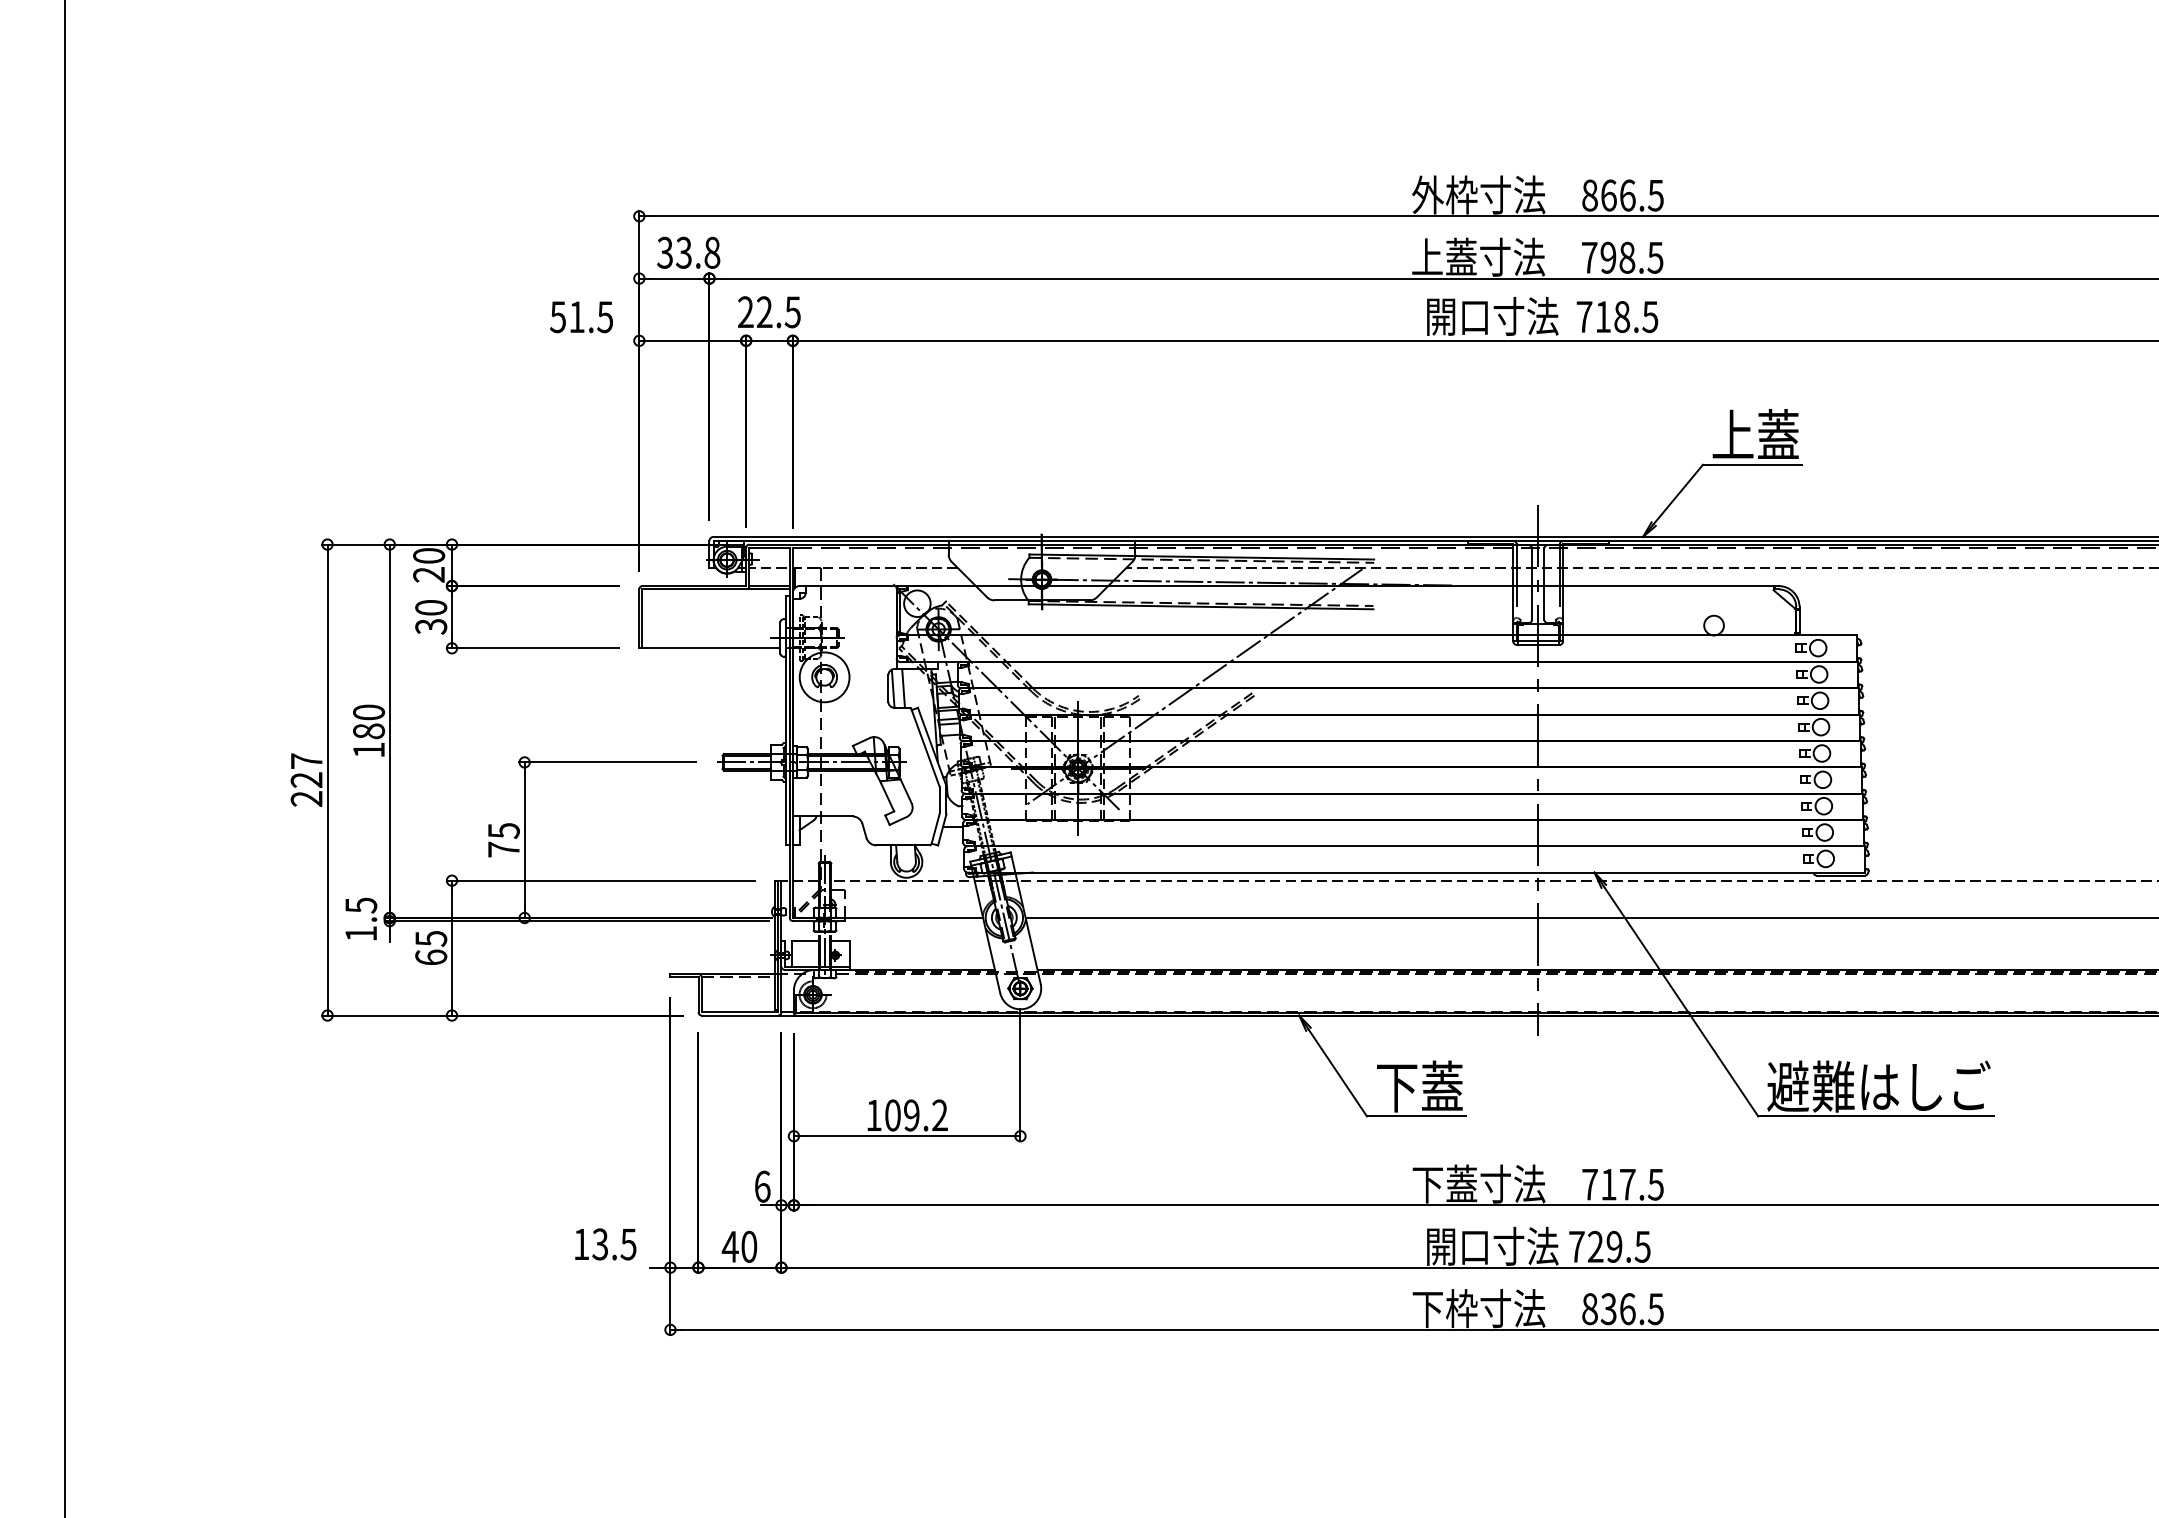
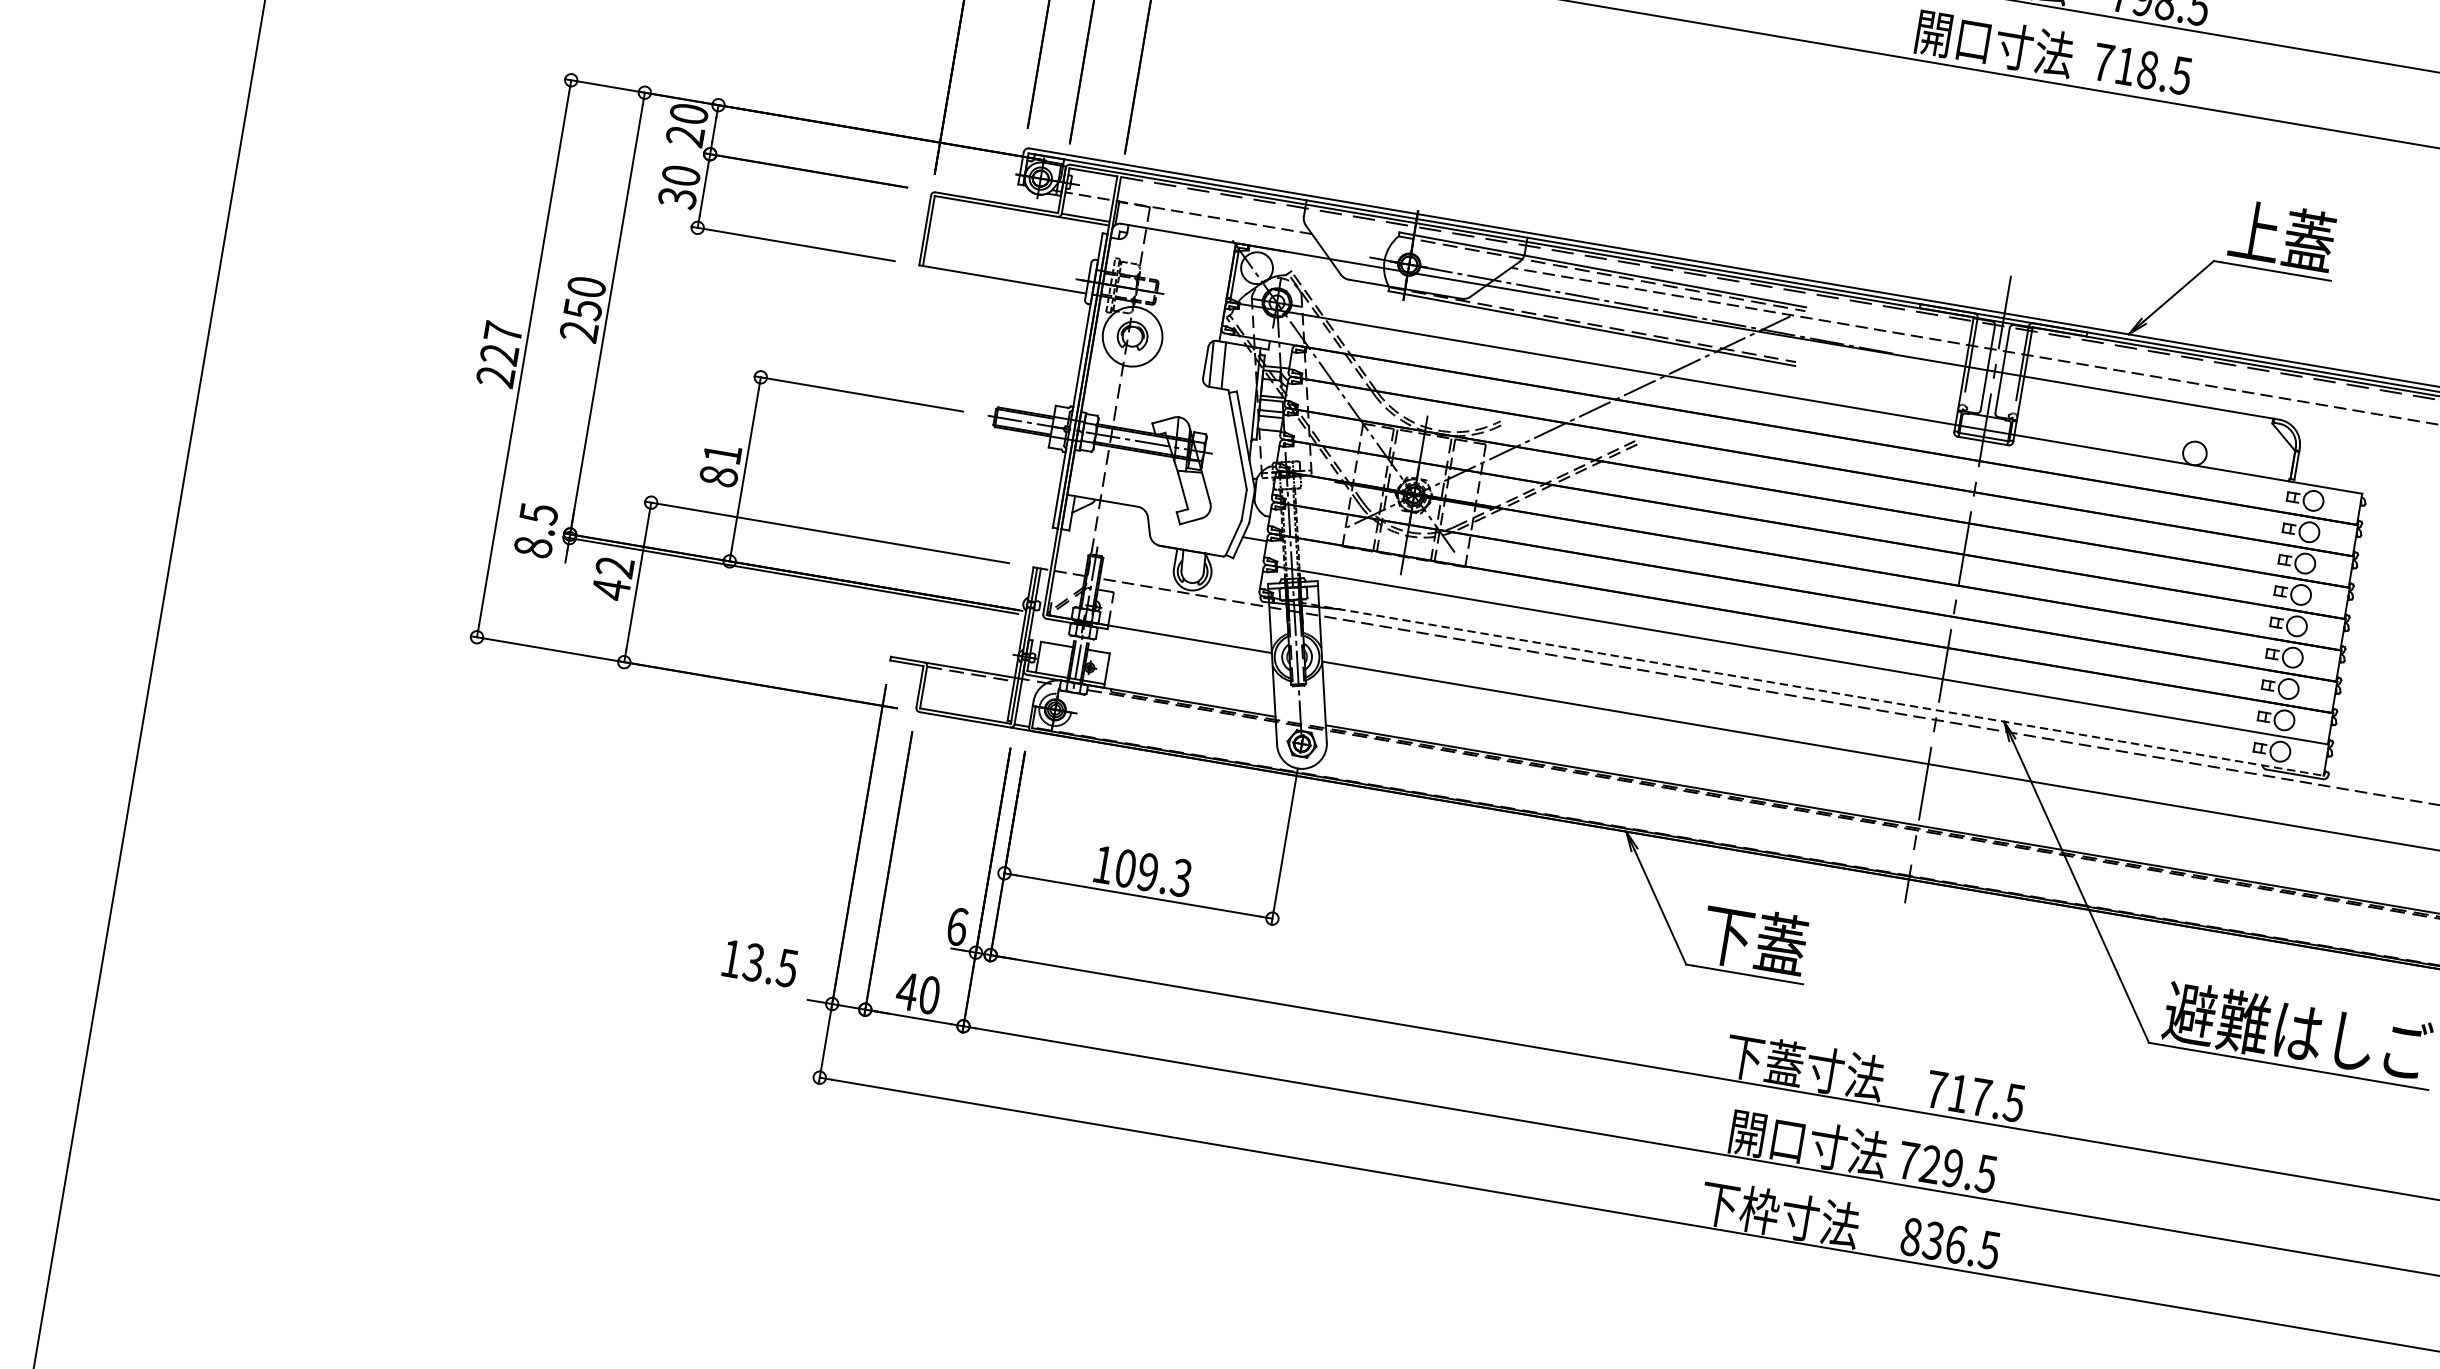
text: (368, 740) -> (580, 320), 180 -> 250
text: (503, 840) -> (720, 465), 75 -> 81
line: (1420, 872) -> (1798, 686), solid -> dashed
text: (361, 933) -> (533, 547), 1.5 -> 8.5
text: (431, 948) -> (613, 578), 65 -> 42
text: (939, 1115) -> (1180, 877), 109.2 -> 109.3

